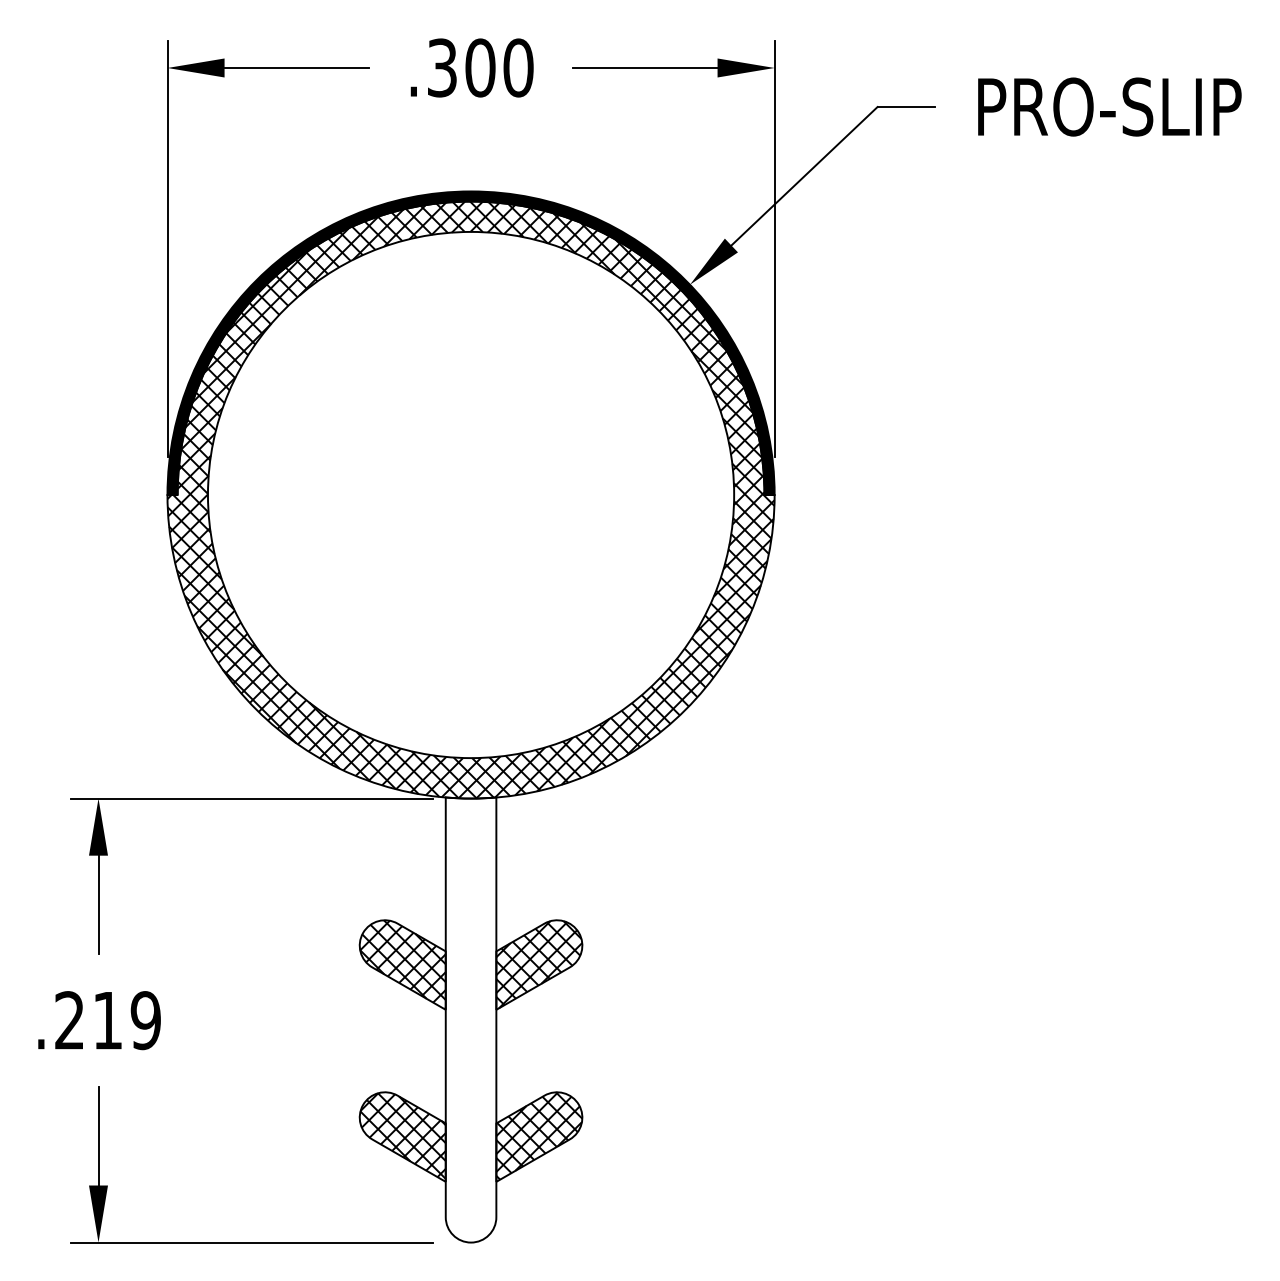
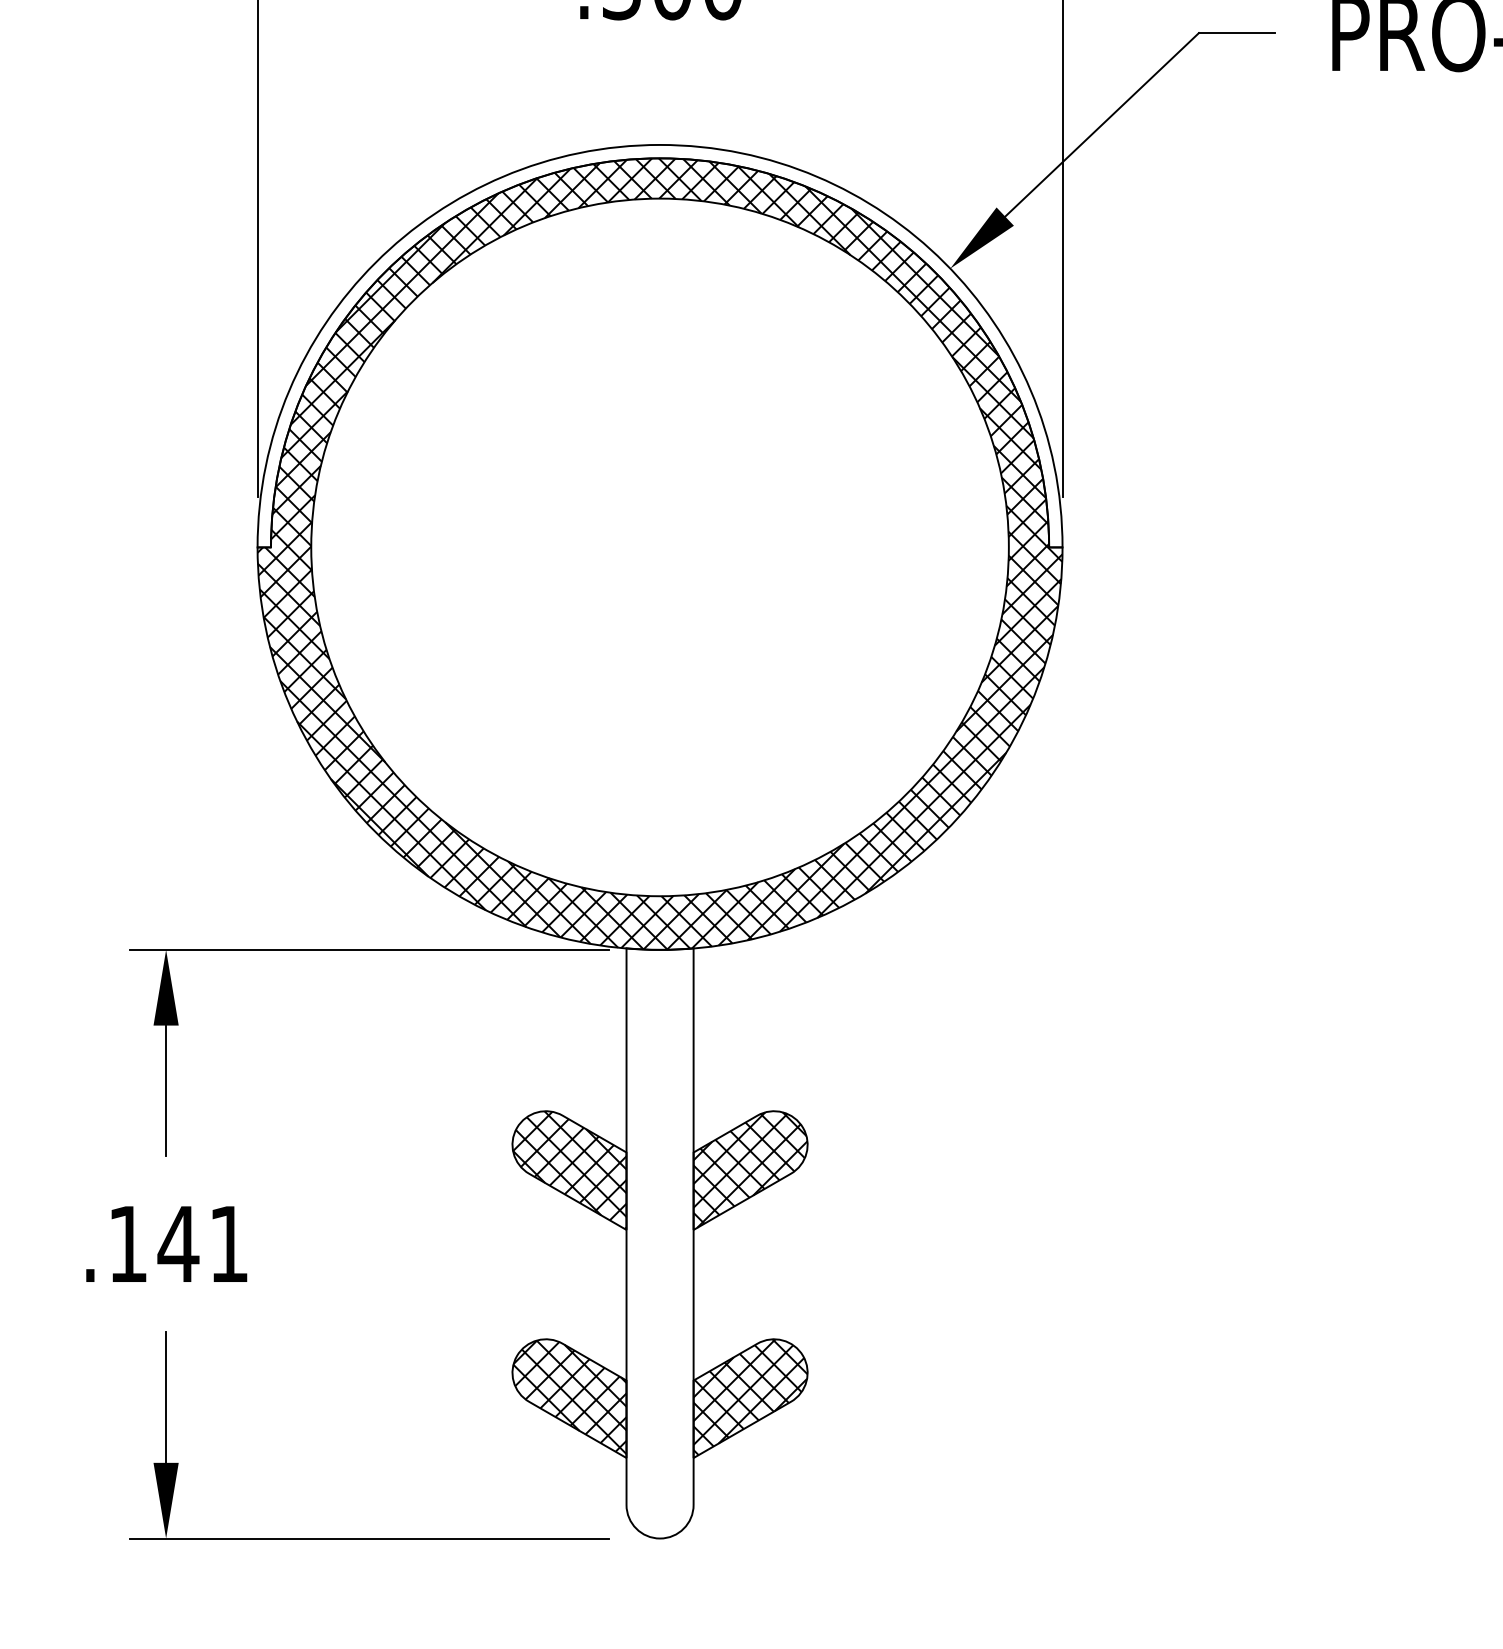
fill: (470, 343) -> (659, 346), removed
text: (107, 1020) -> (178, 1244), .219 -> .141

